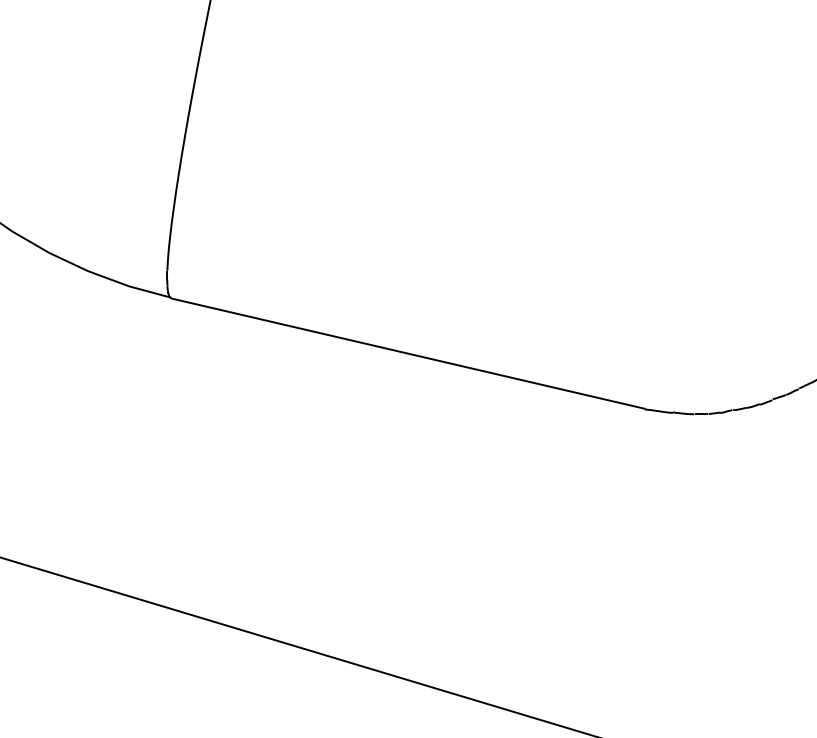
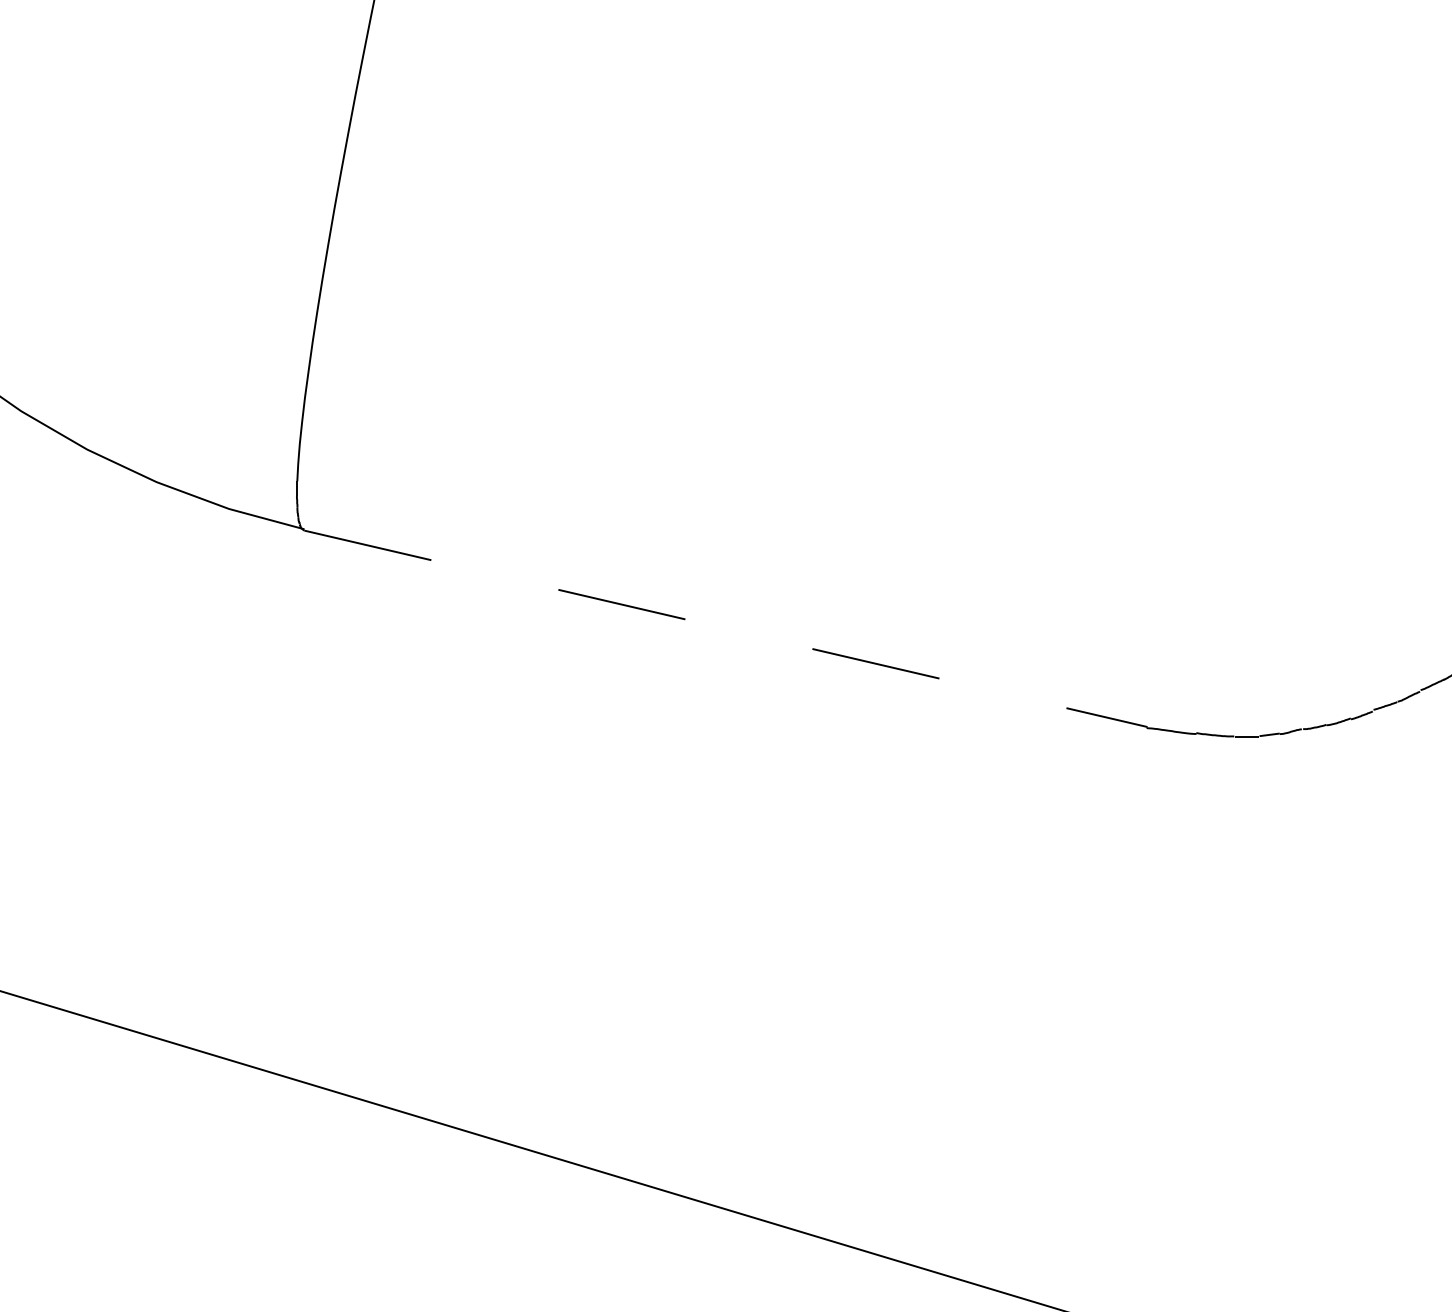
line: (408, 353) -> (726, 628), solid -> dashed

